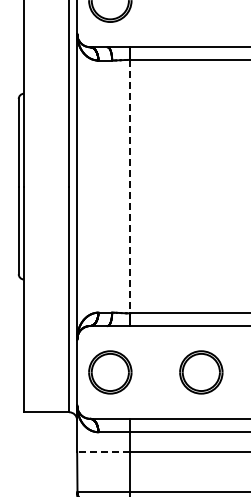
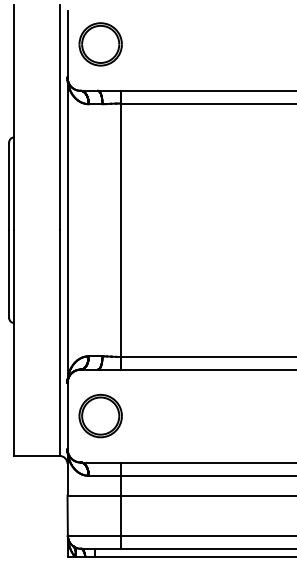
line: (130, 186) -> (120, 230), dashed -> solid
part: (201, 372) -> (191, 416), removed
line: (104, 451) -> (94, 495), dashed -> solid

